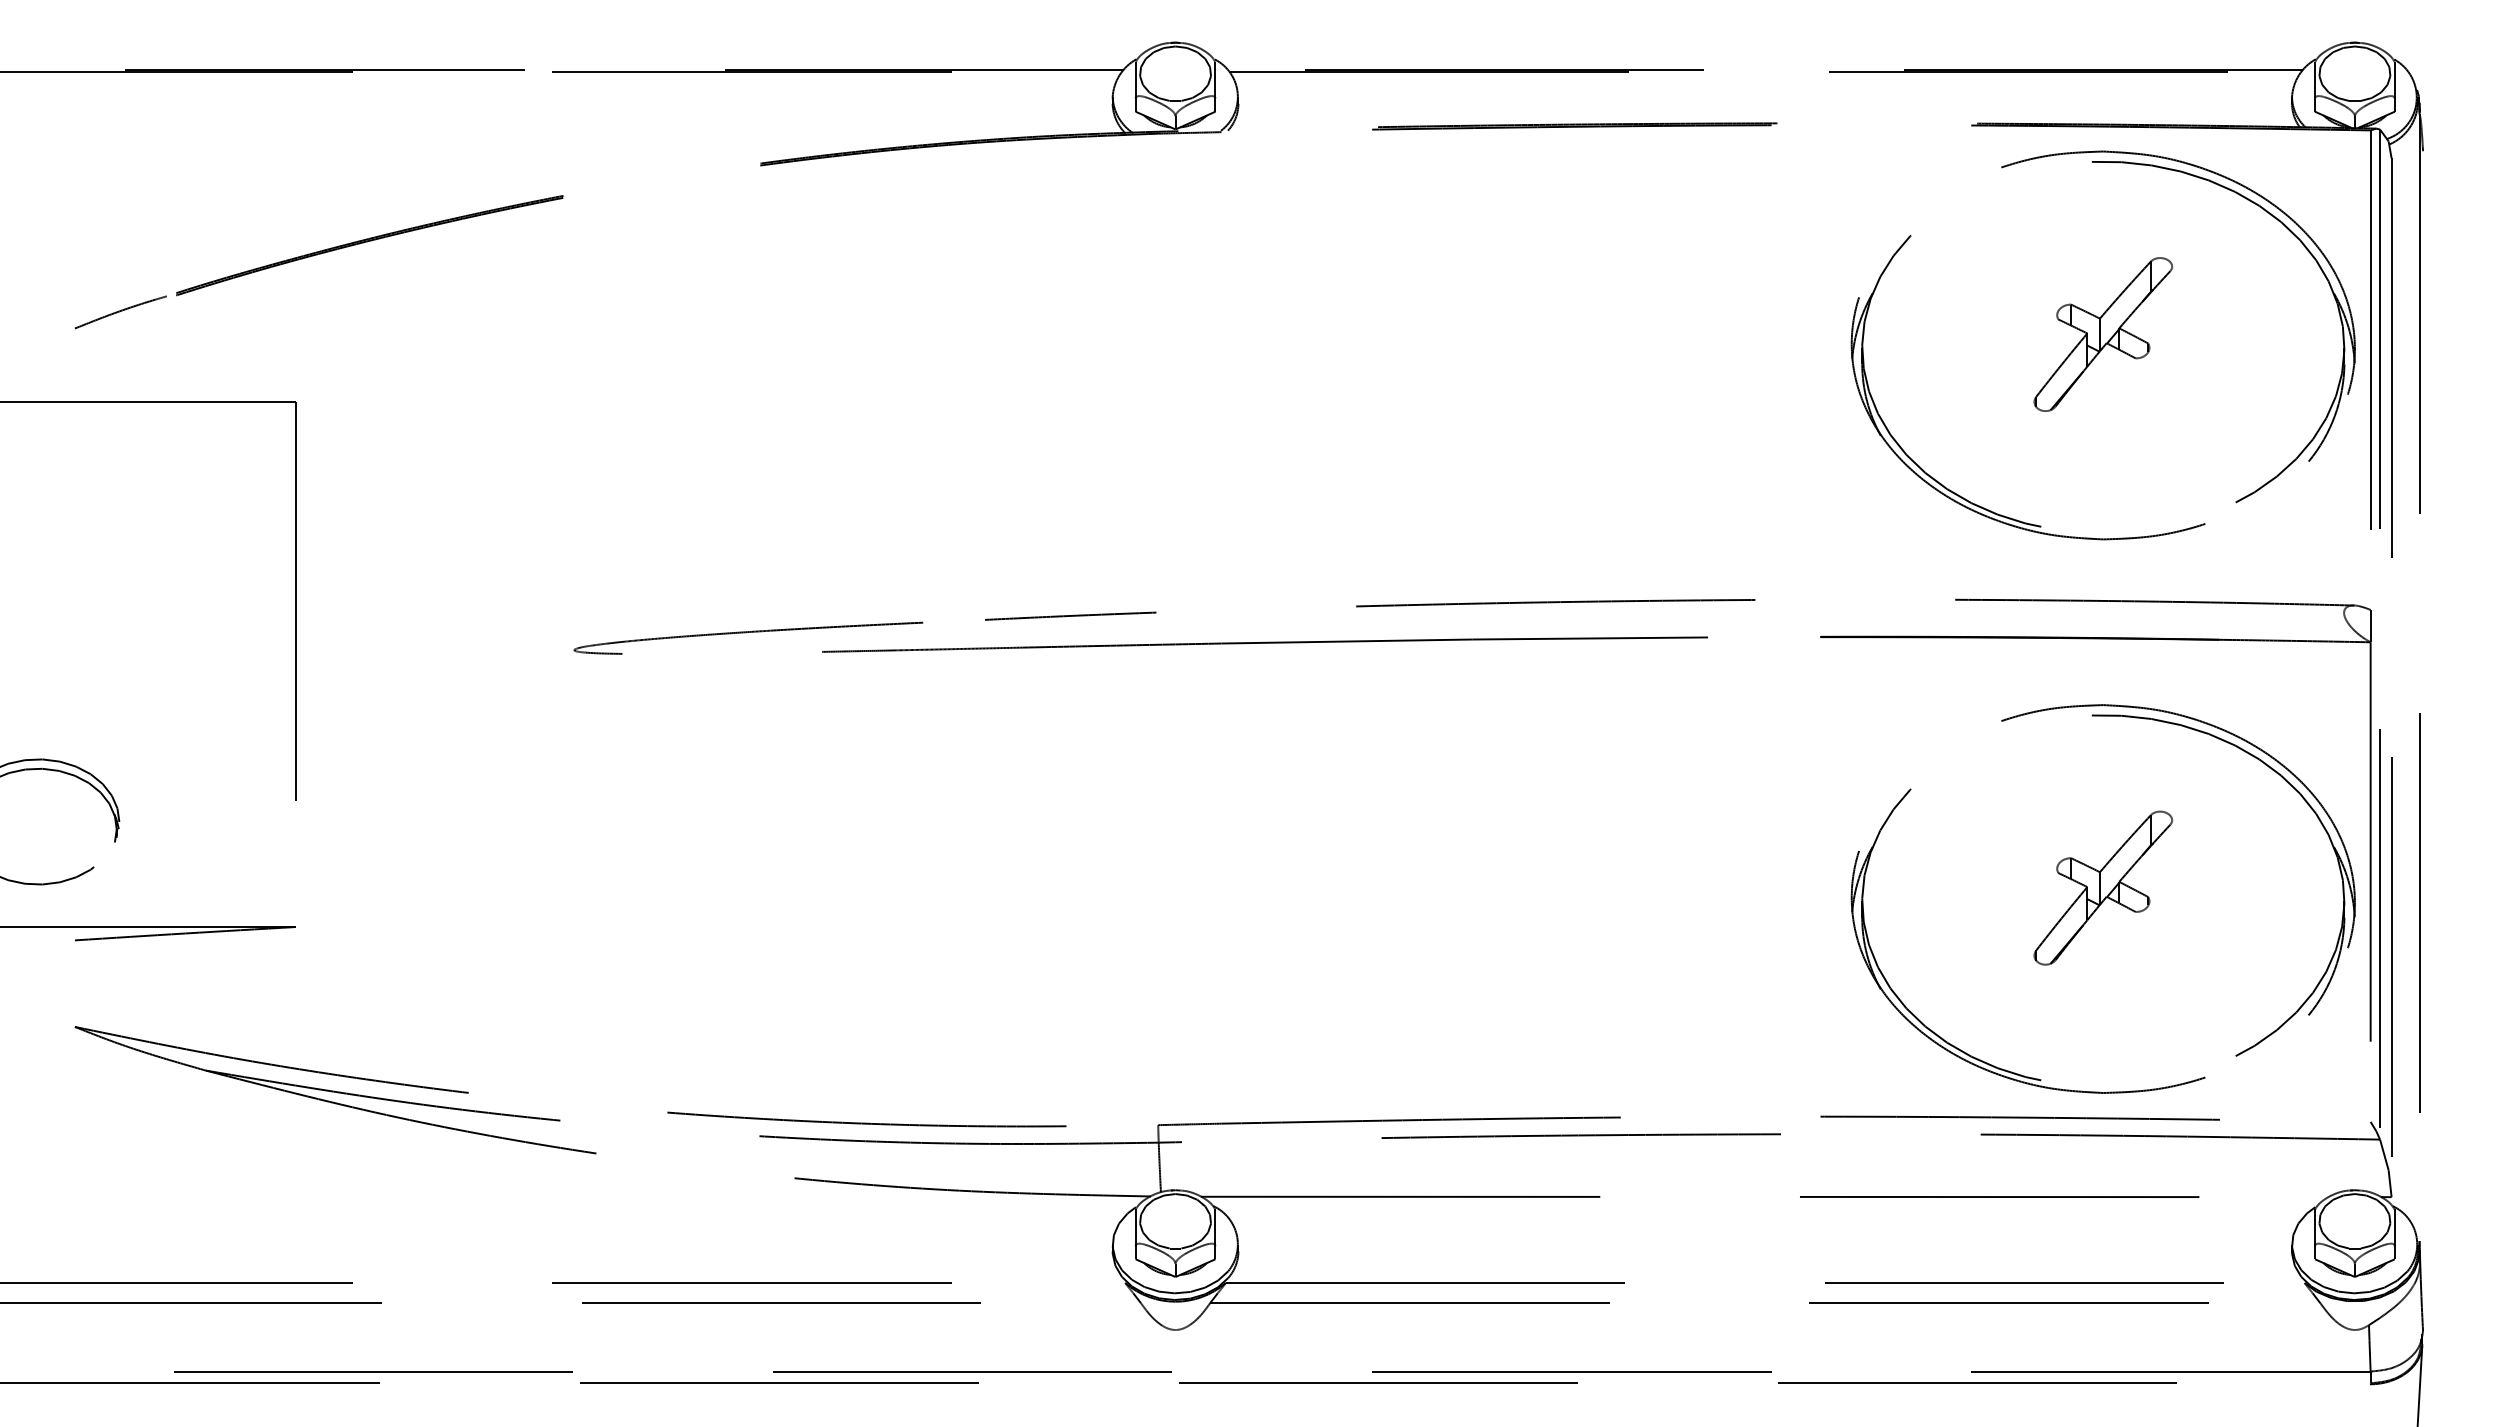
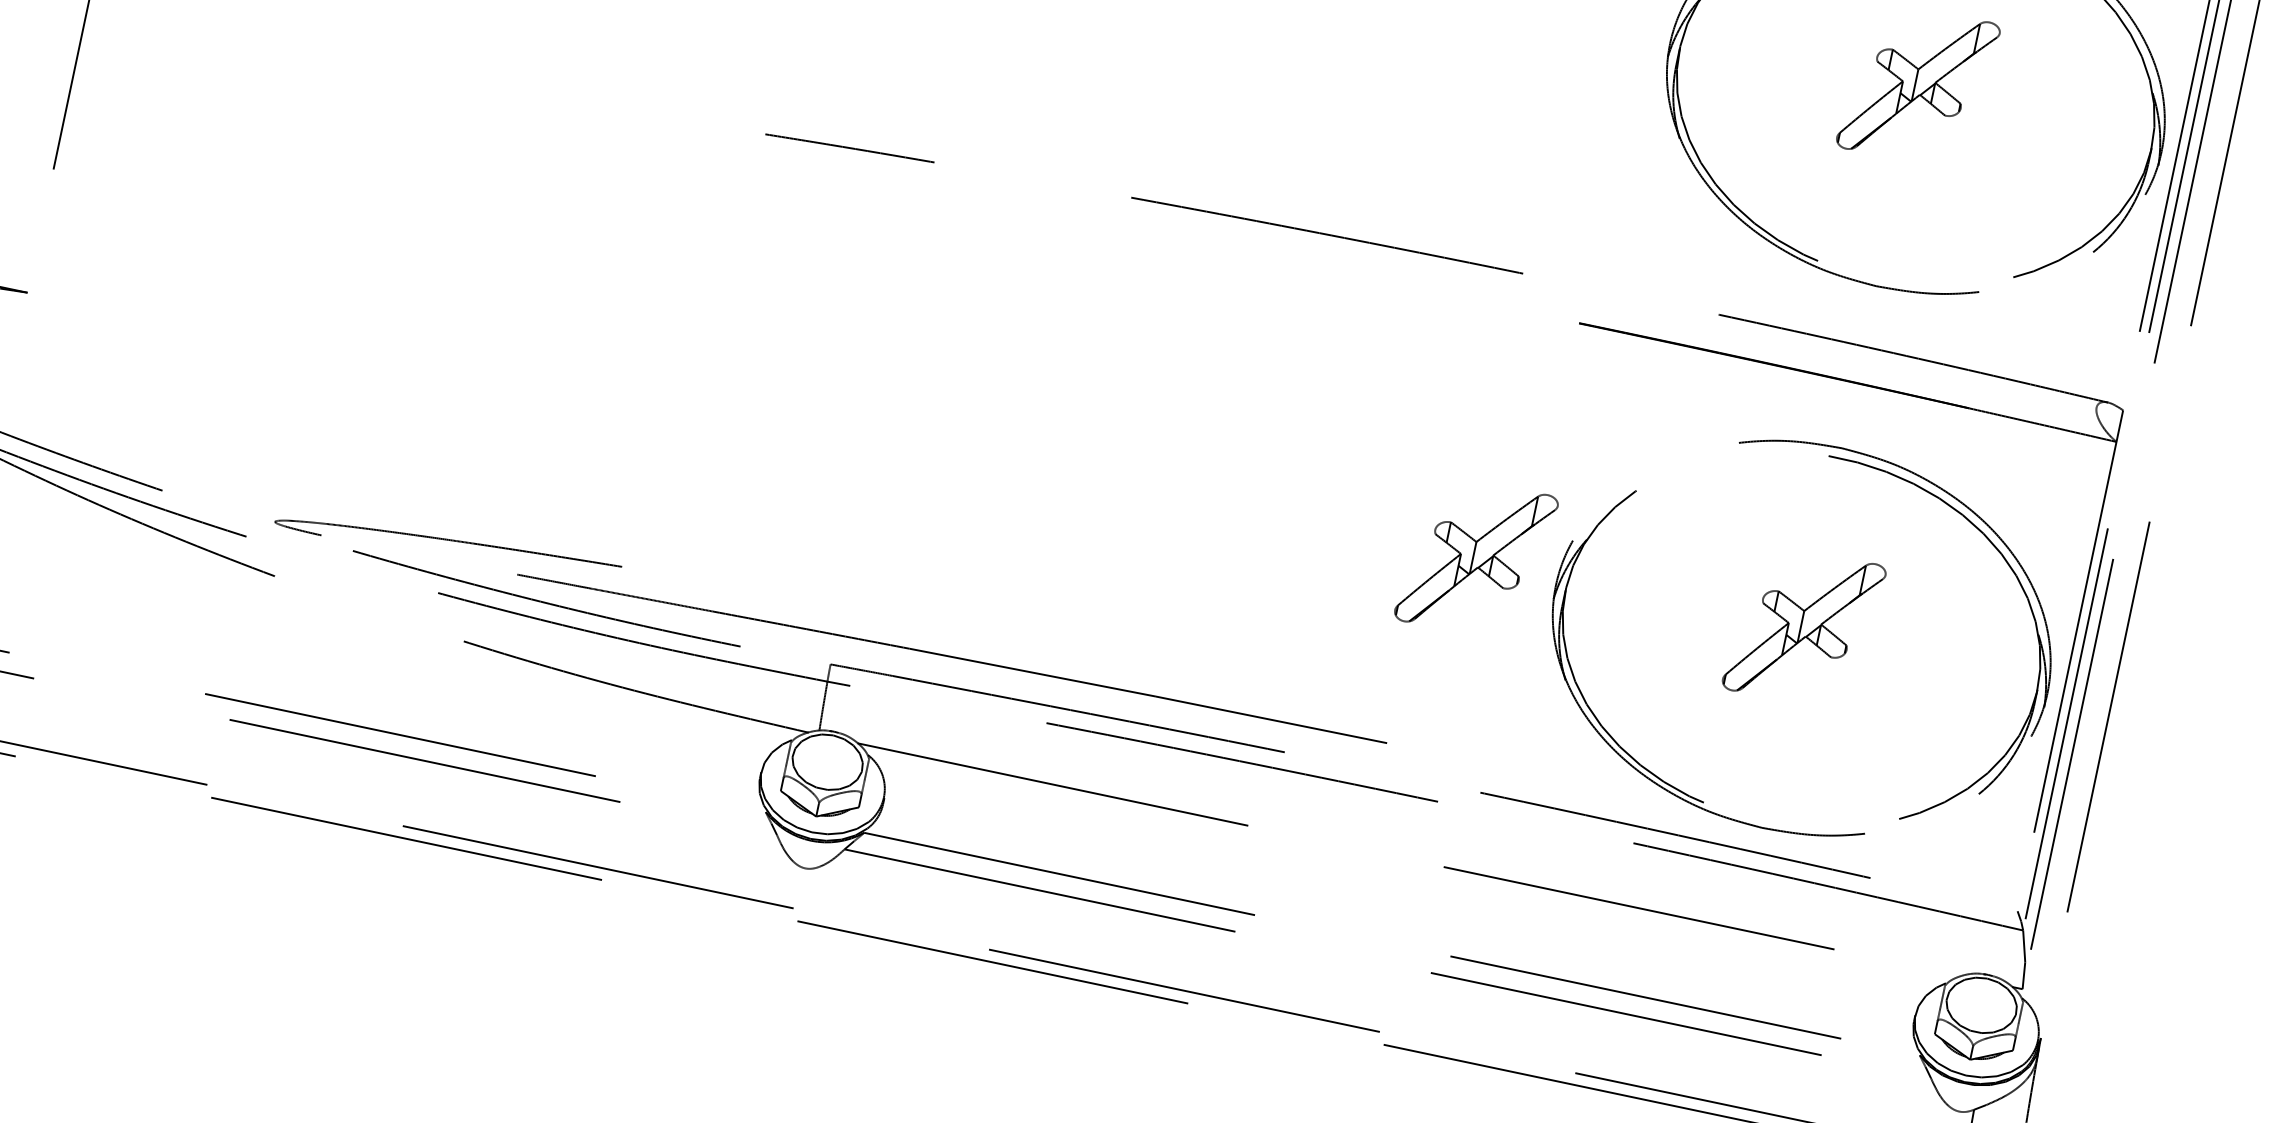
part: (1140, 644) -> (830, 633), moved
part: (1768, 887) -> (1476, 557), added

